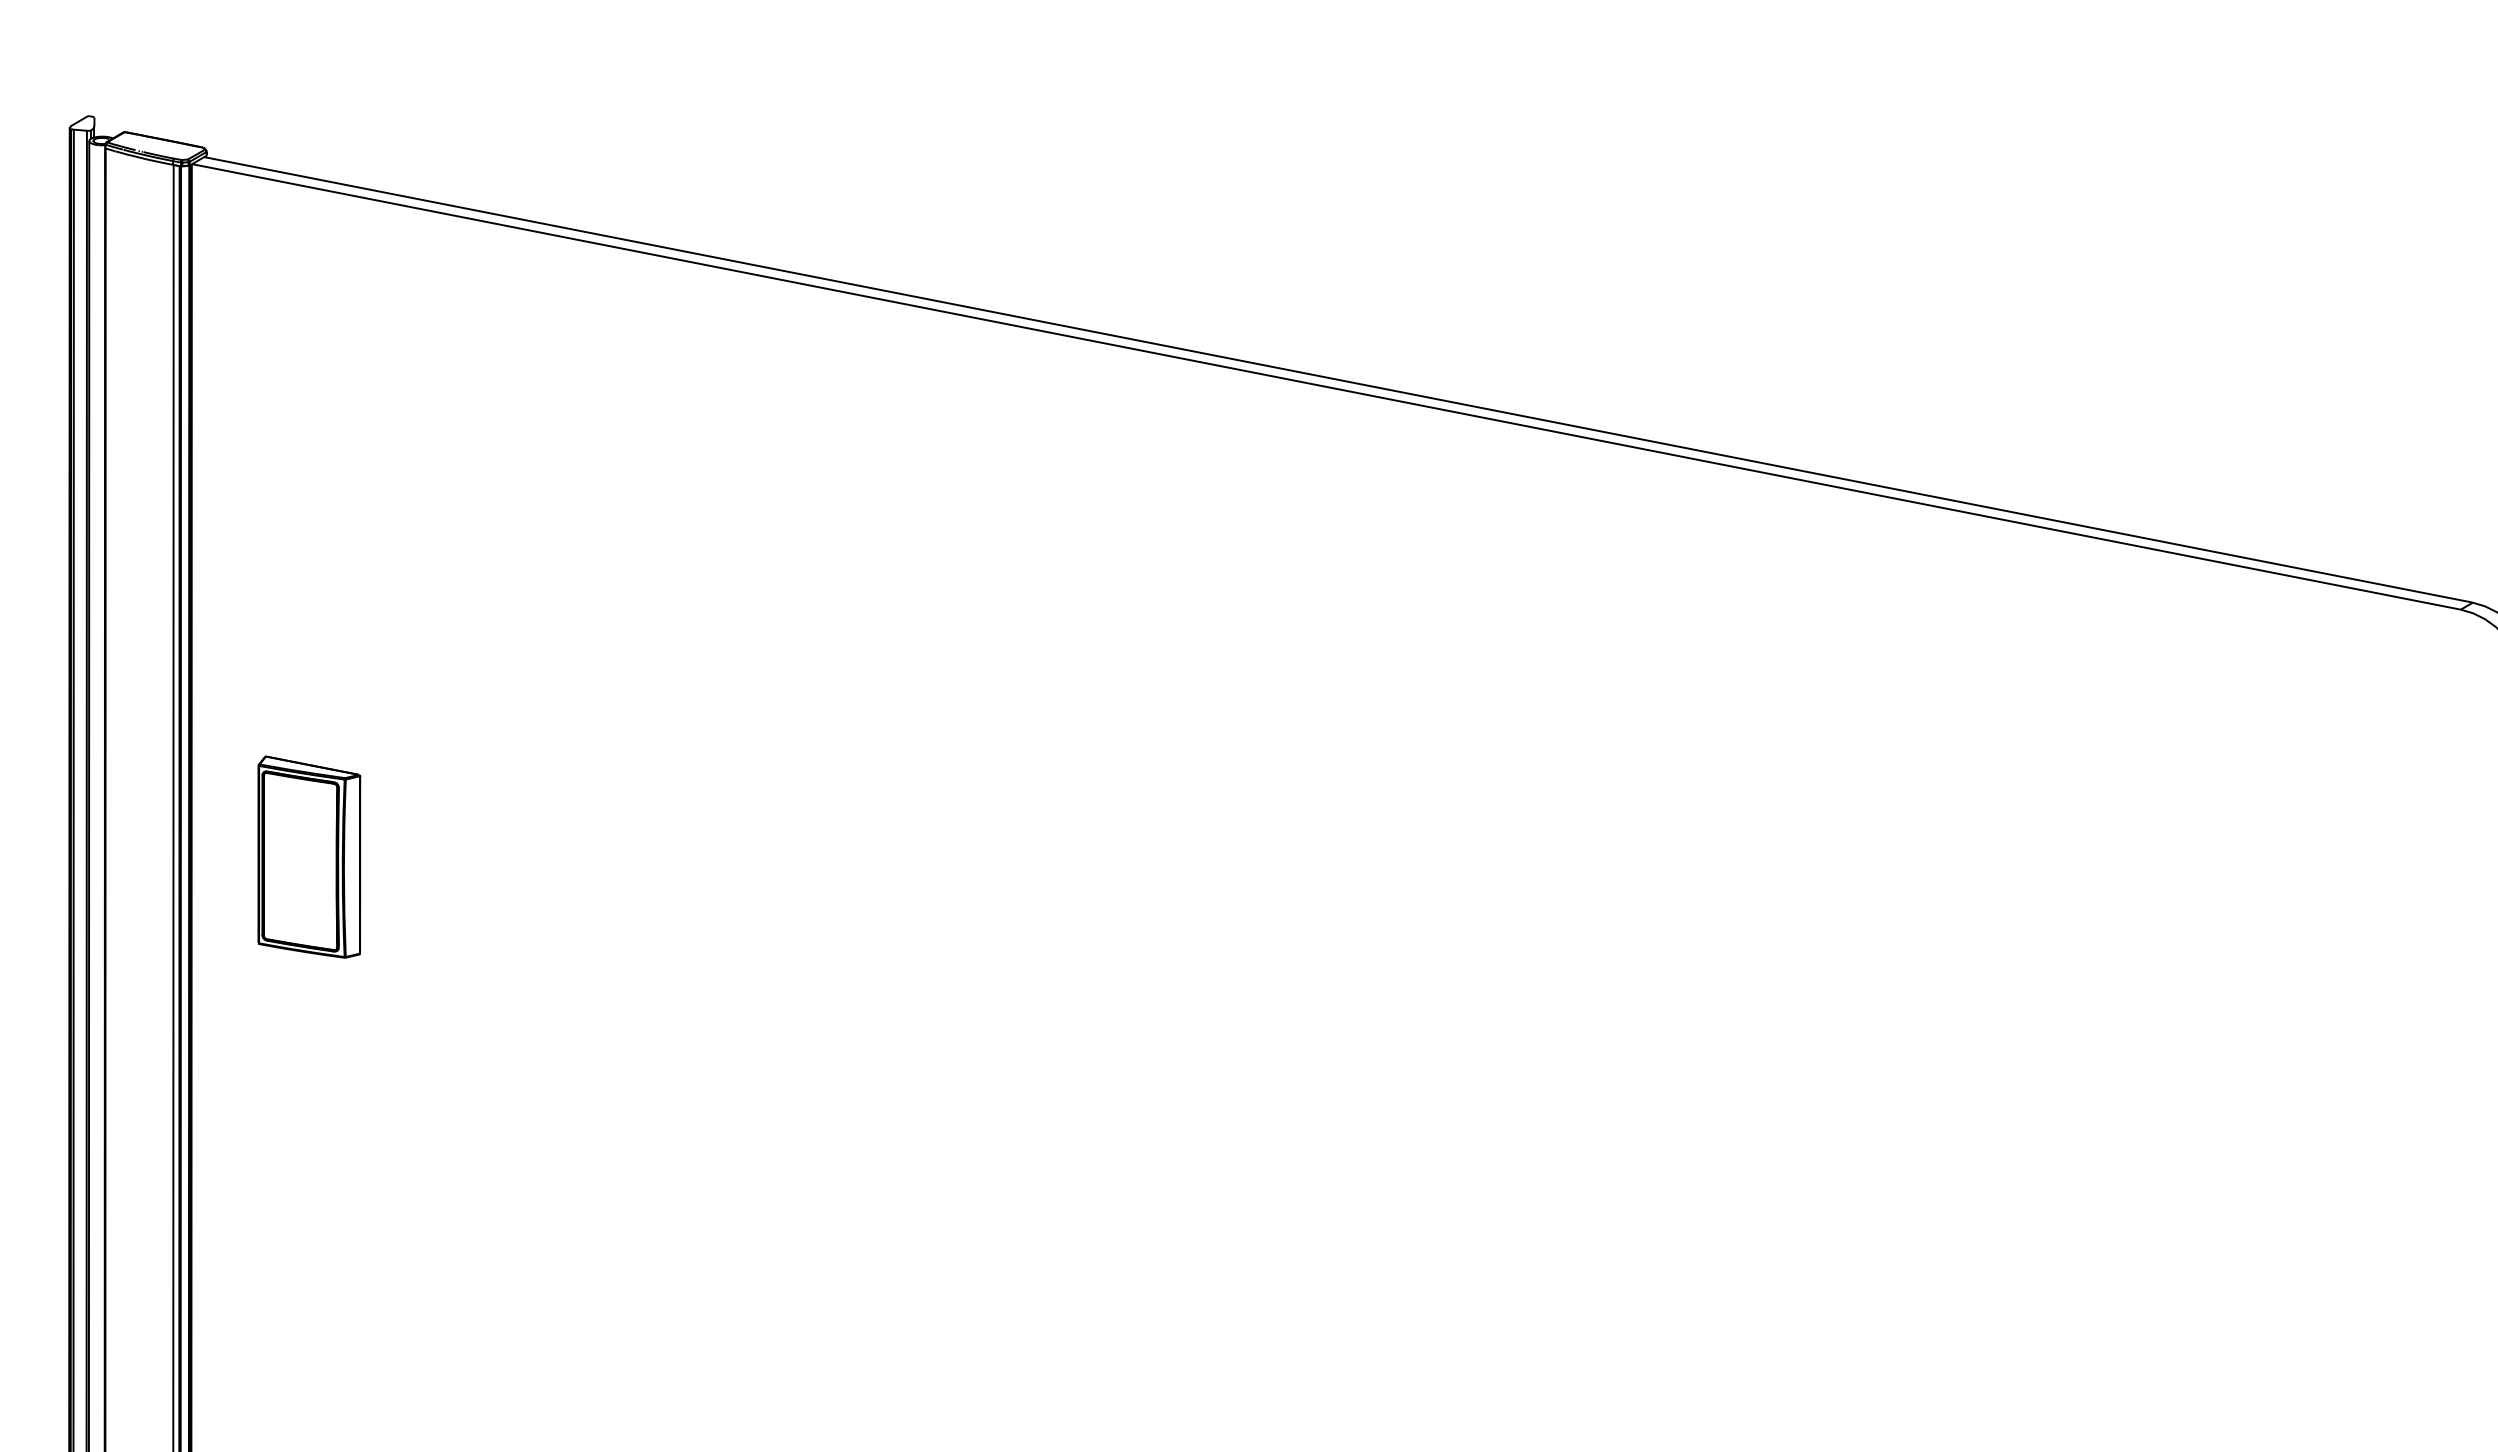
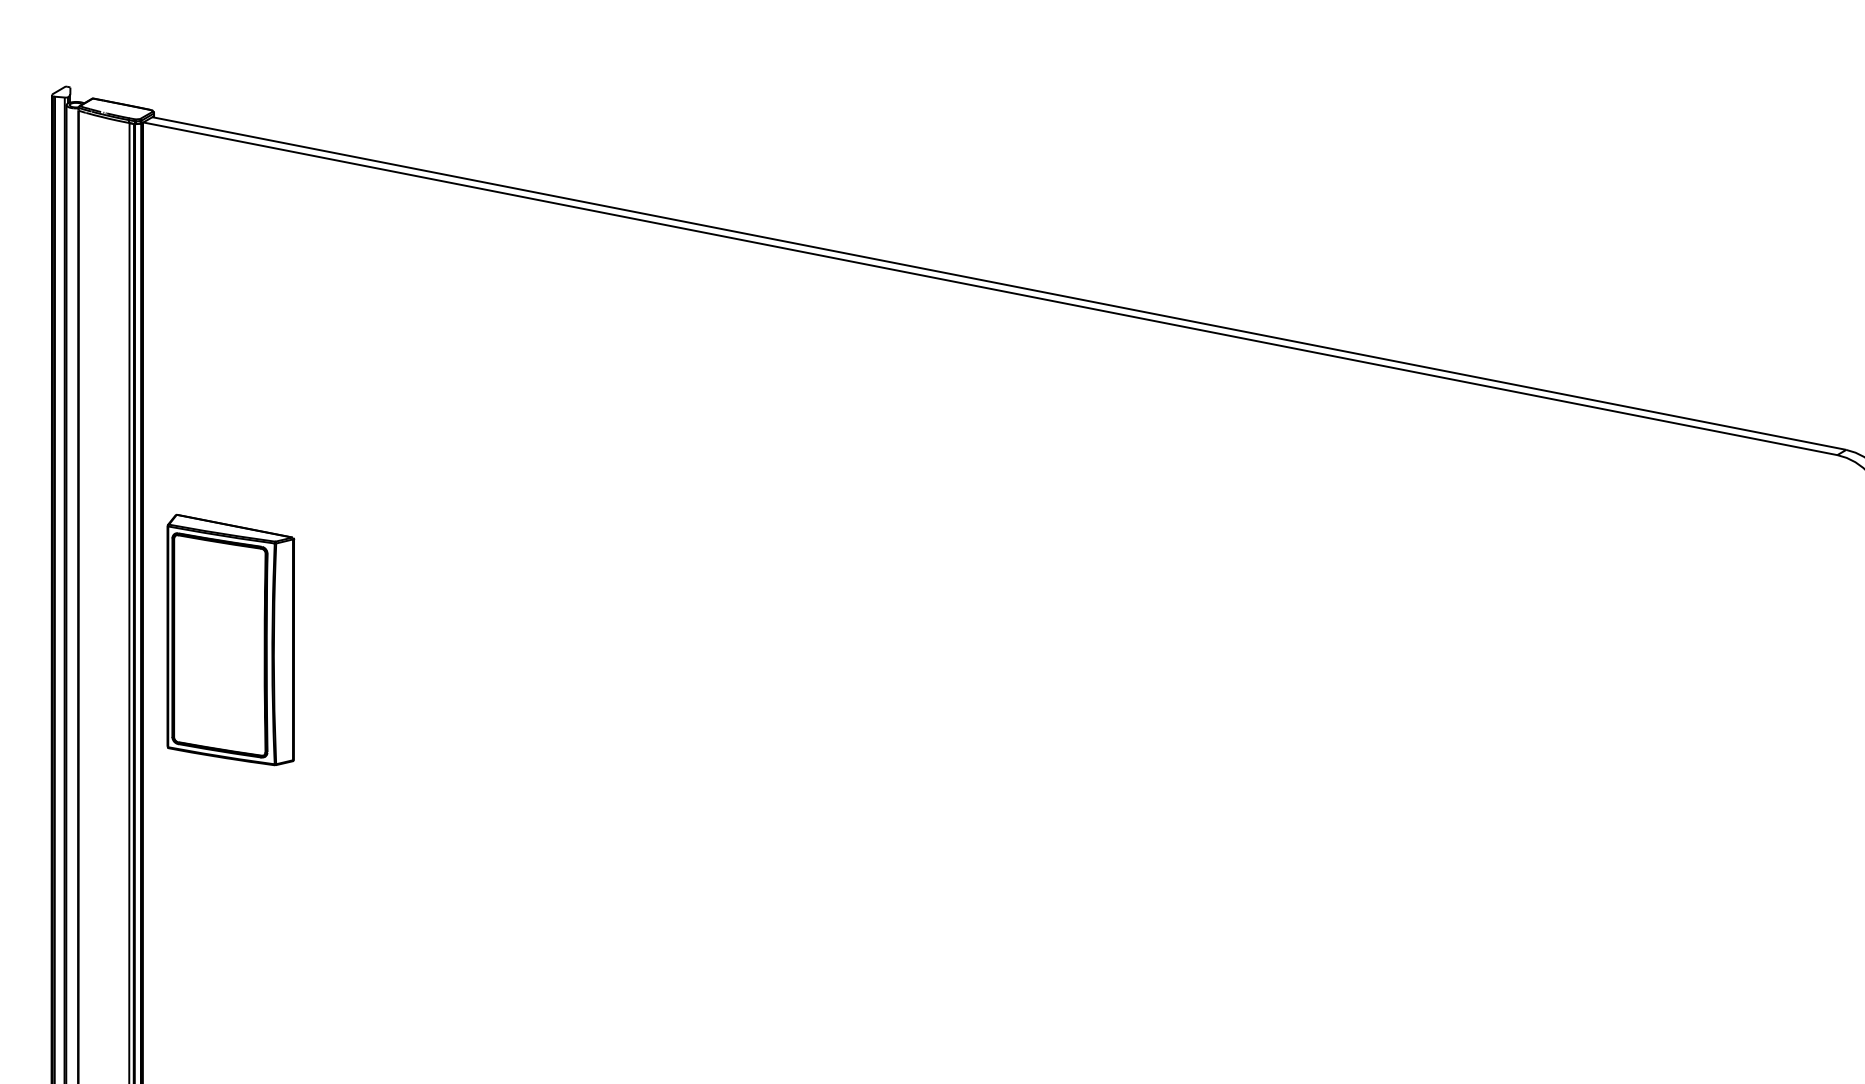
part: (309, 856) -> (230, 639), size x1.67

